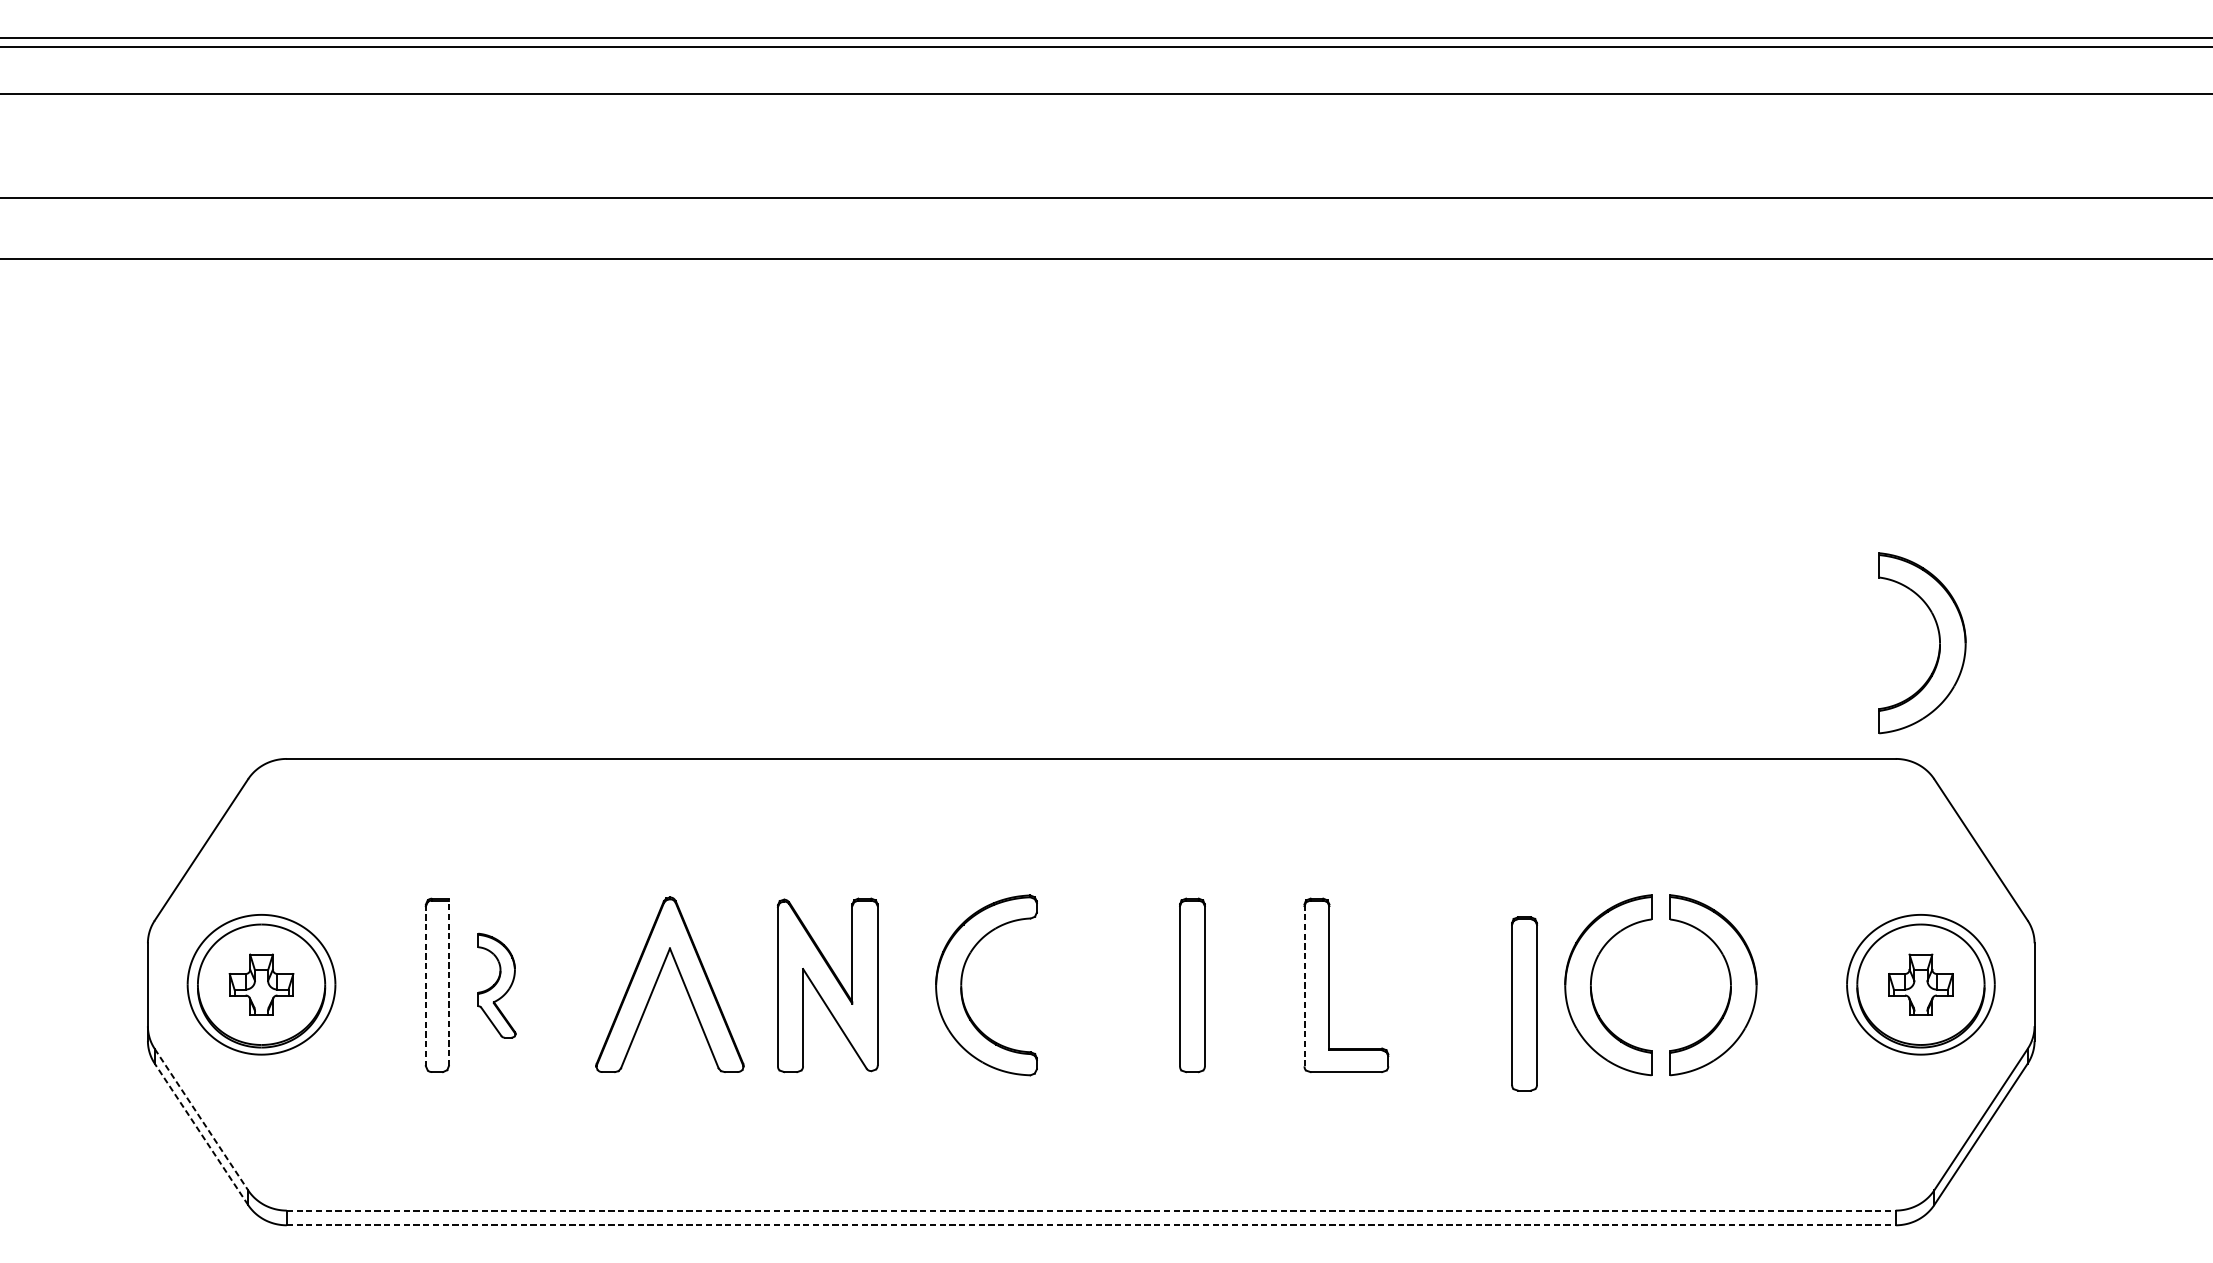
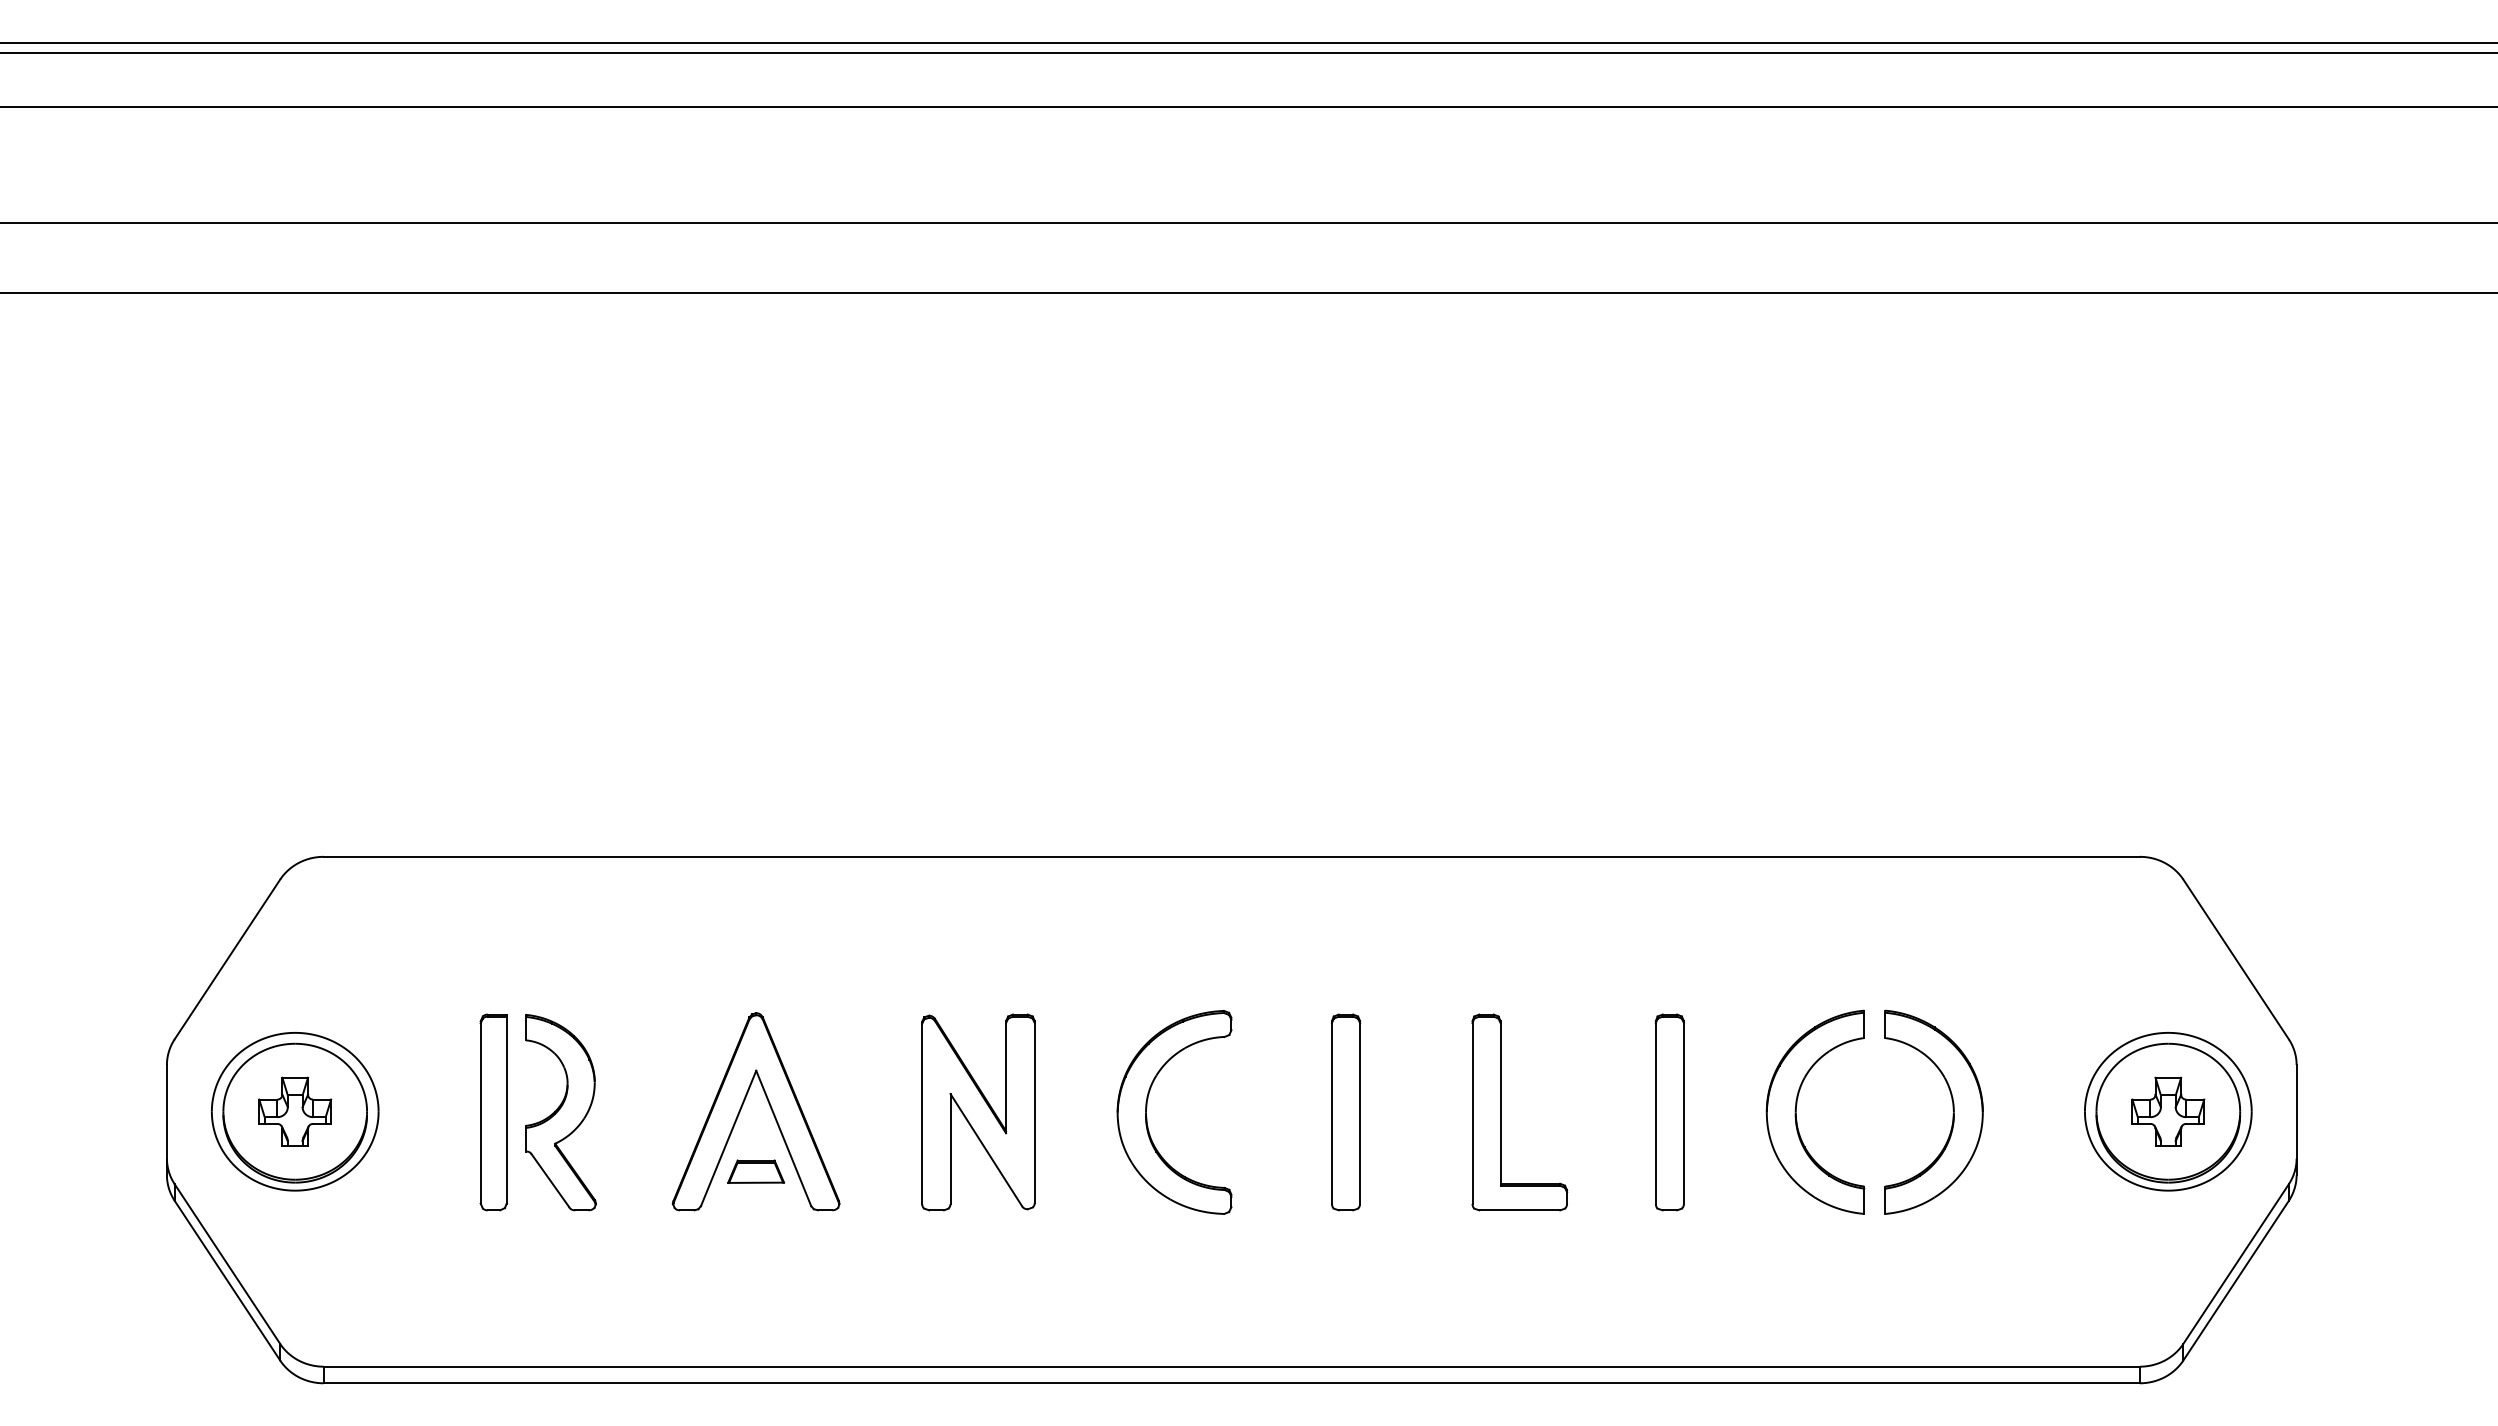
part: (1938, 640) -> (2188, 723), removed
part: (962, 980) -> (1147, 1107), moved
line: (448, 982) -> (506, 1109), dashed -> solid
line: (425, 985) -> (480, 1112), dashed -> solid
part: (496, 985) -> (560, 1112), size x1.67
part: (827, 985) -> (978, 1112), moved
line: (1304, 985) -> (1472, 1112), dashed -> solid
part: (1524, 1004) -> (1669, 1112), moved
part: (669, 1037) -> (755, 1171), added
line: (201, 1120) -> (227, 1264), dashed -> solid
line: (201, 1134) -> (227, 1280), dashed -> solid
line: (1091, 1210) -> (1232, 1366), dashed -> solid
line: (1091, 1225) -> (1232, 1383), dashed -> solid

